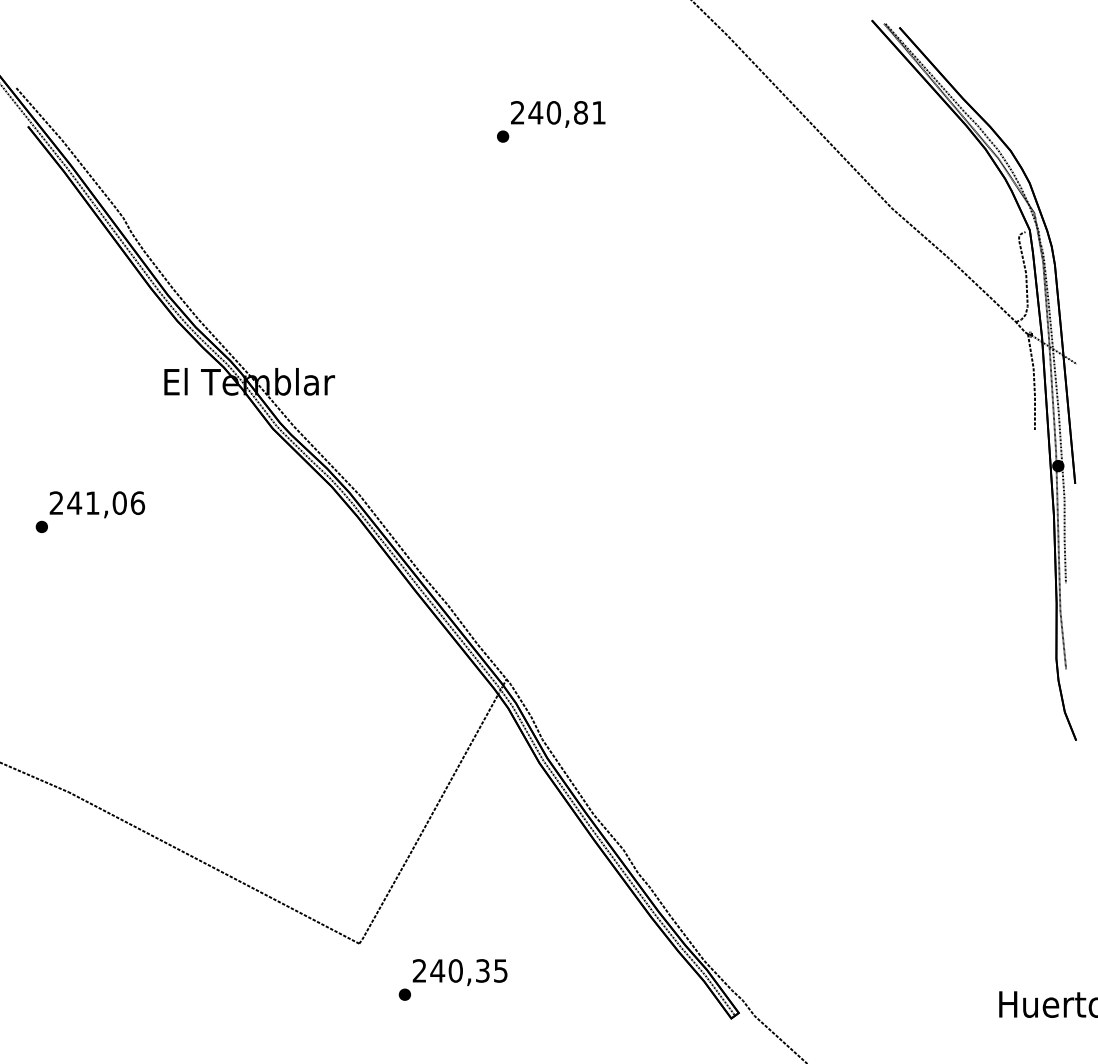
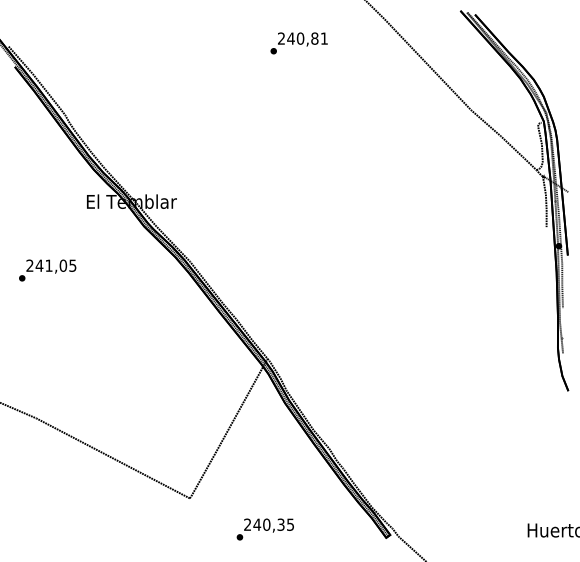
text: (549, 121) -> (298, 43), moved
text: (137, 502) -> (72, 265), 241,06 -> 241,05
text: (451, 979) -> (264, 529), moved

